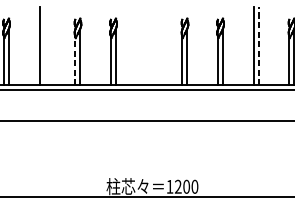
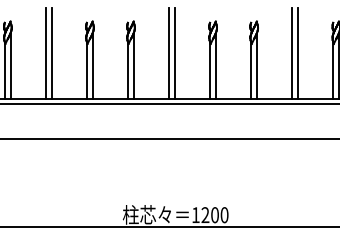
line: (259, 45) -> (298, 52), dashed -> solid
line: (44, 46) -> (51, 53), added
line: (146, 46) -> (168, 53), added
line: (151, 46) -> (174, 53), added
line: (74, 60) -> (86, 69), dashed -> solid

